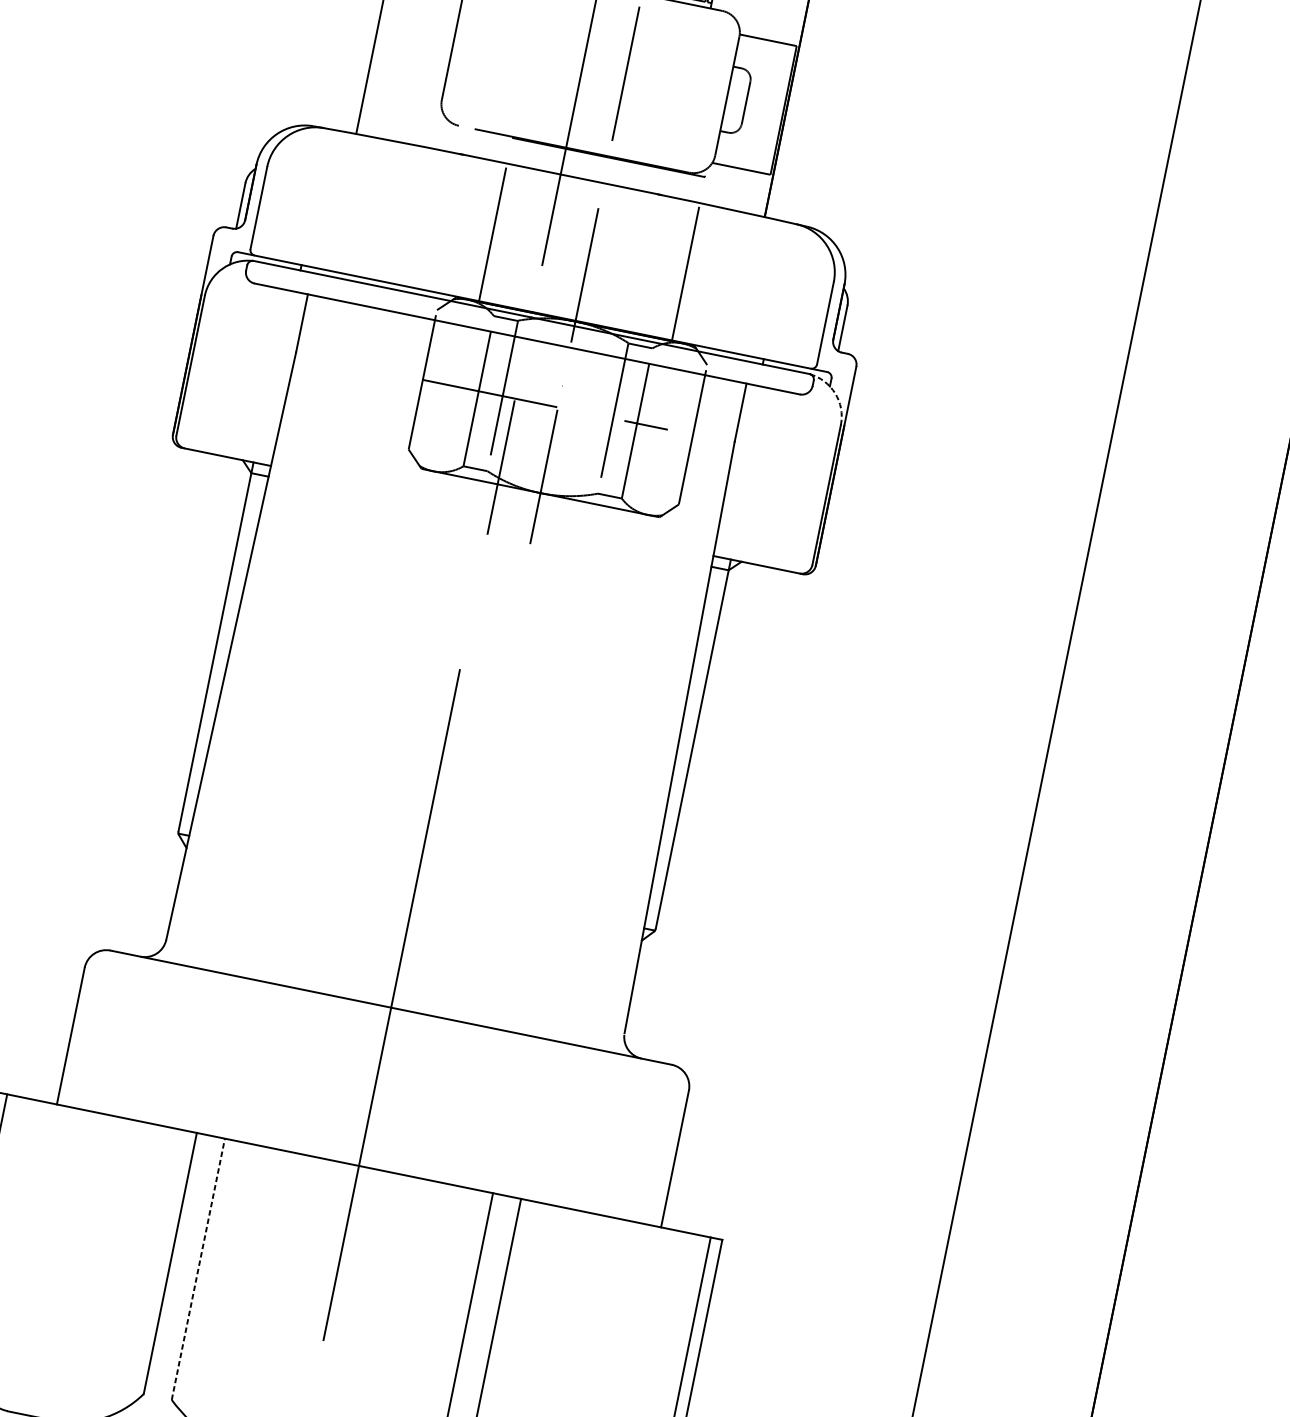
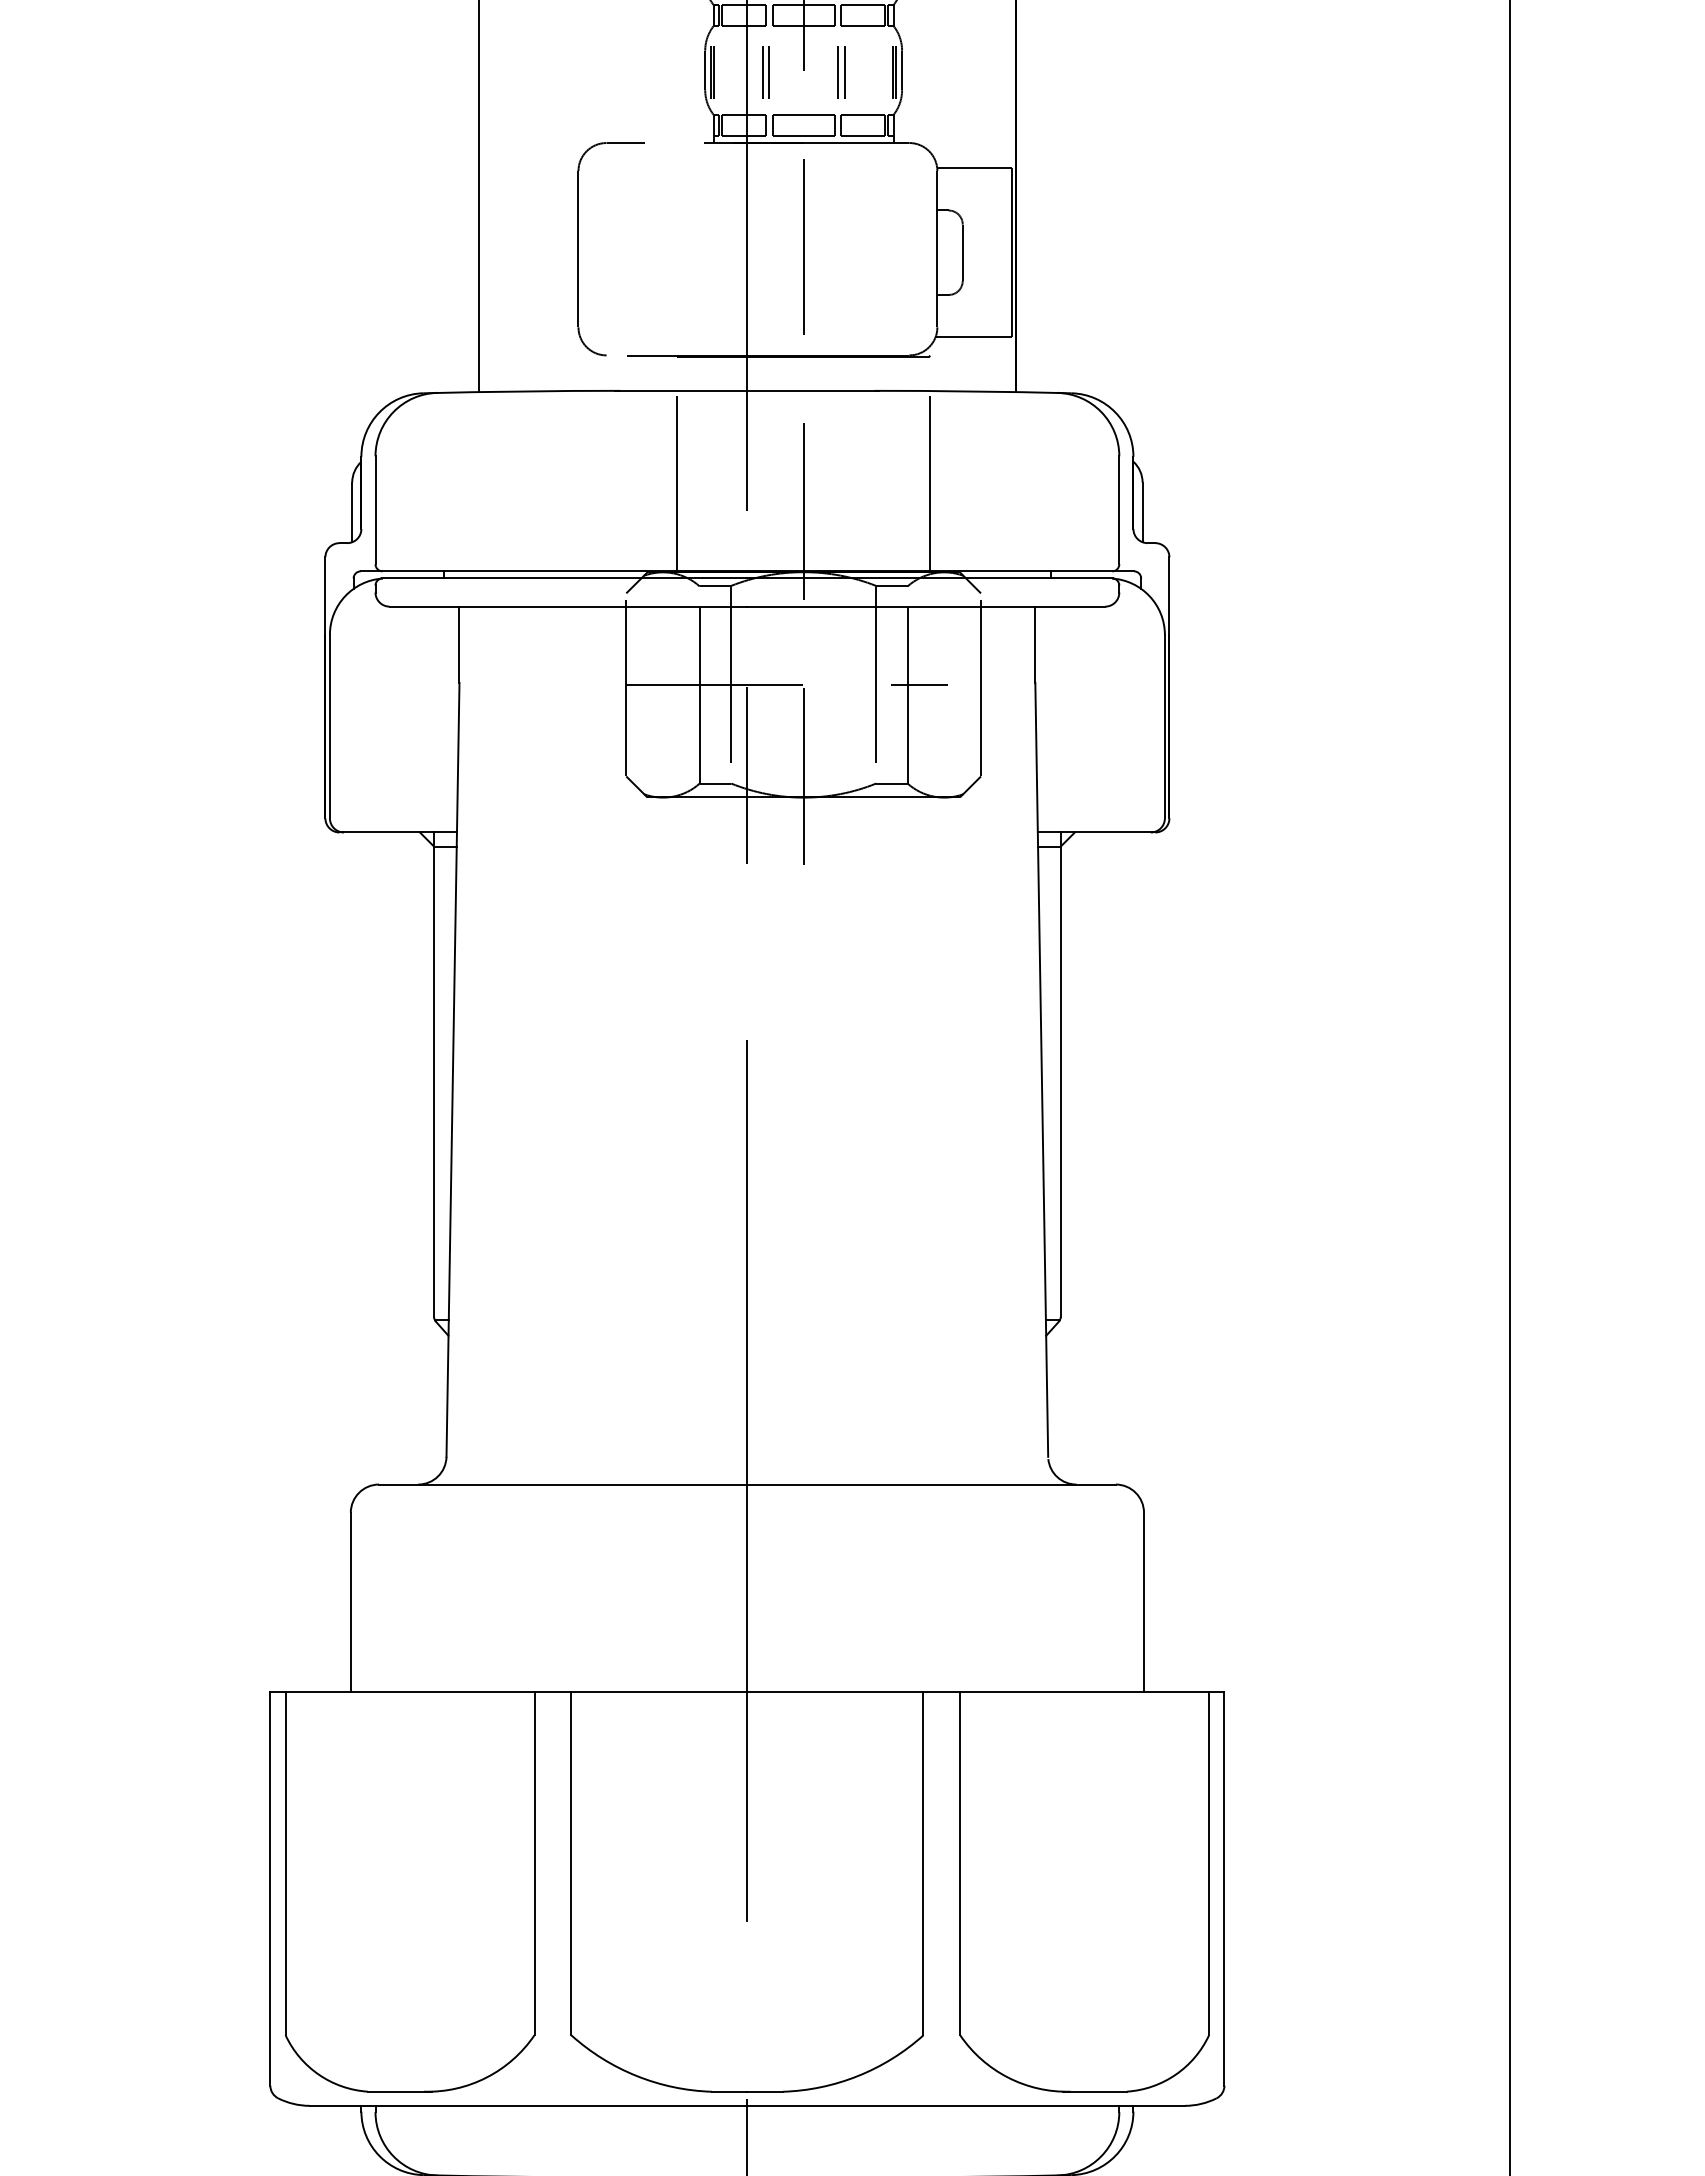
arc: (835, 393) -> (1149, 596), dashed -> solid
line: (198, 1269) -> (571, 1863), dashed -> solid

